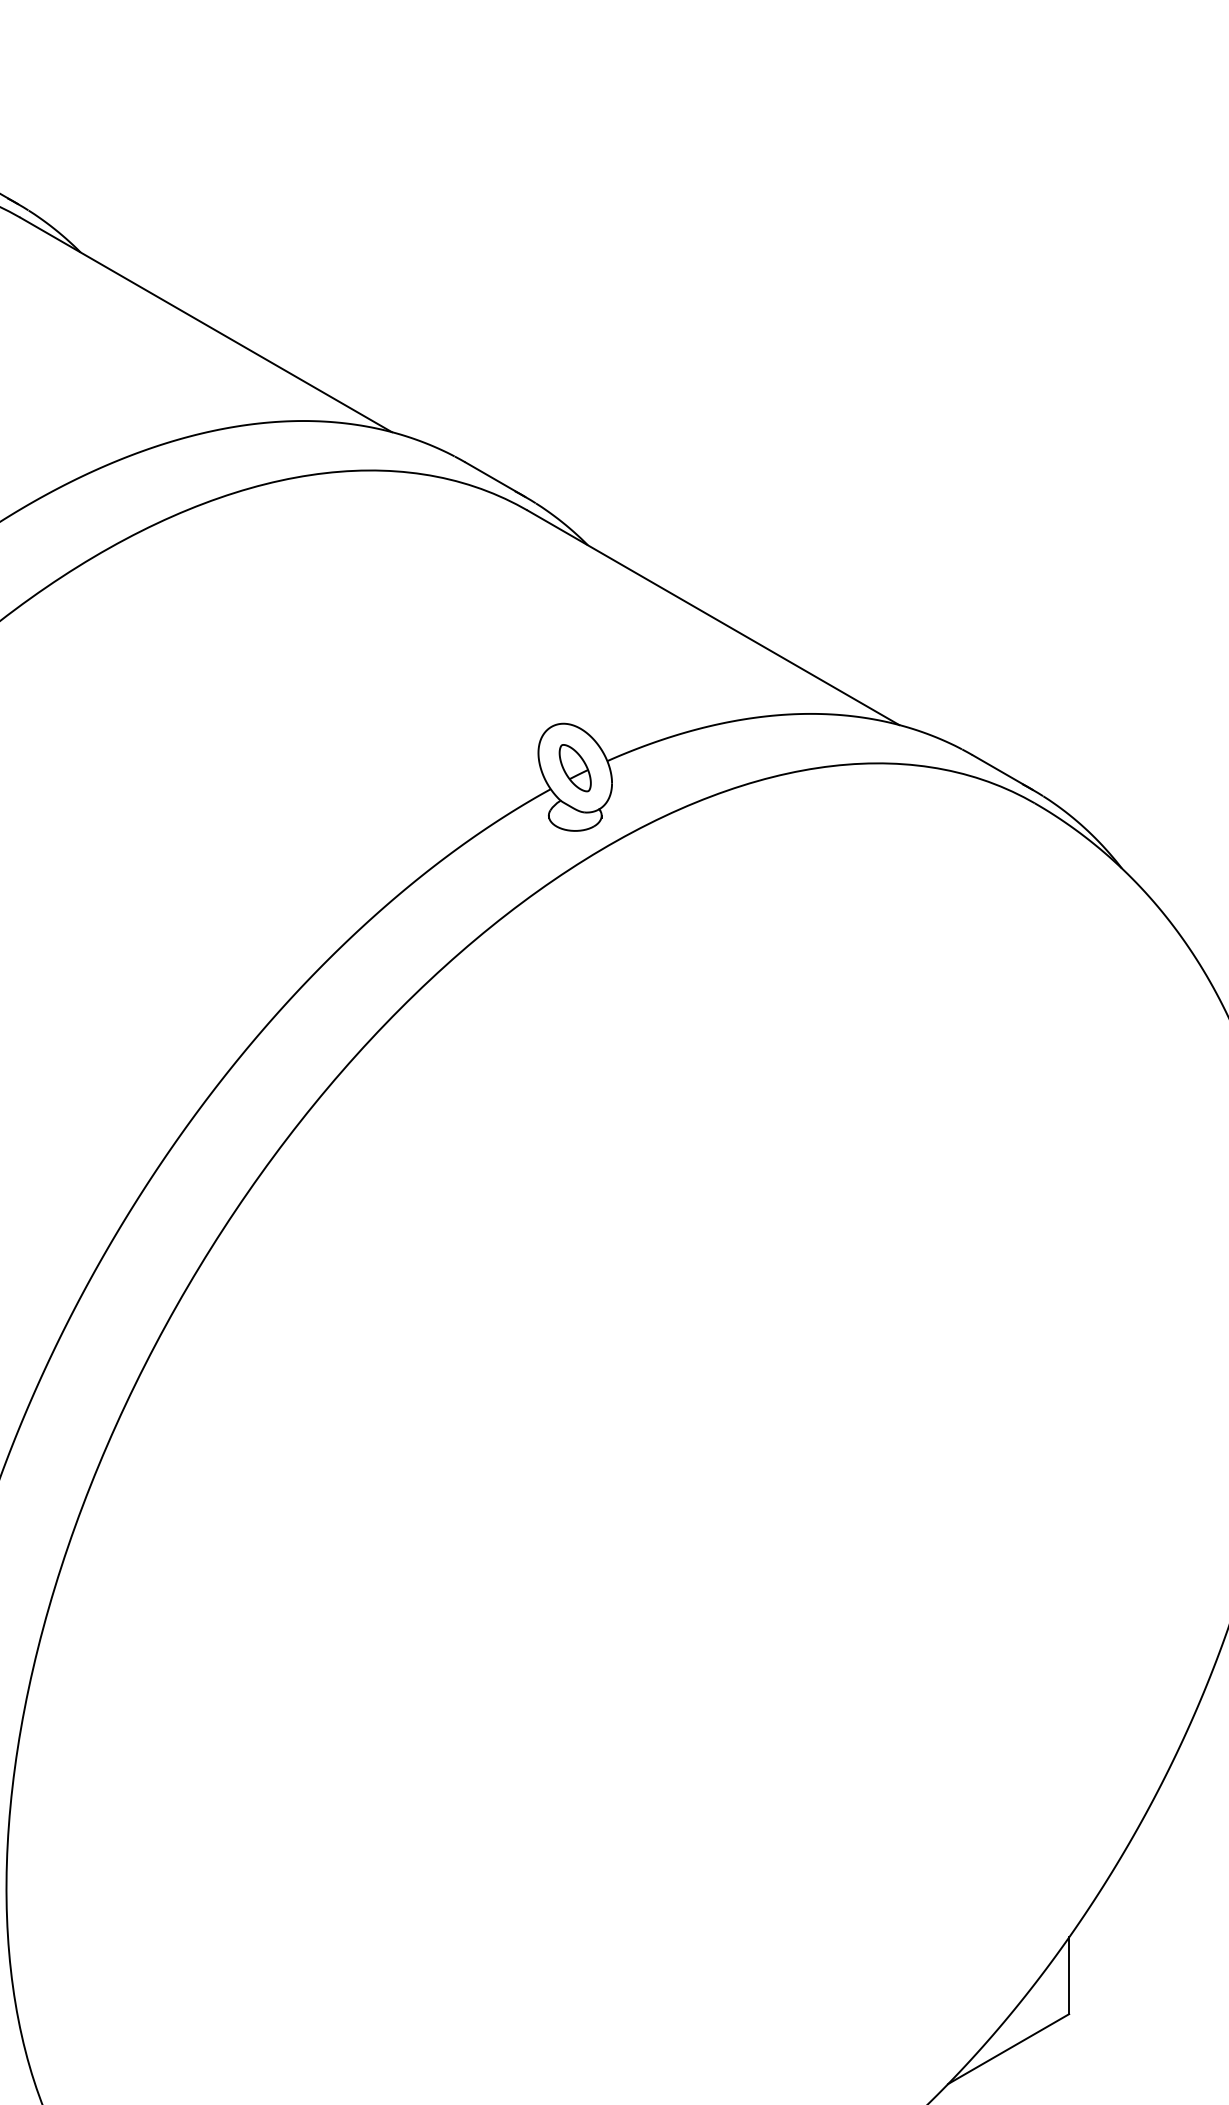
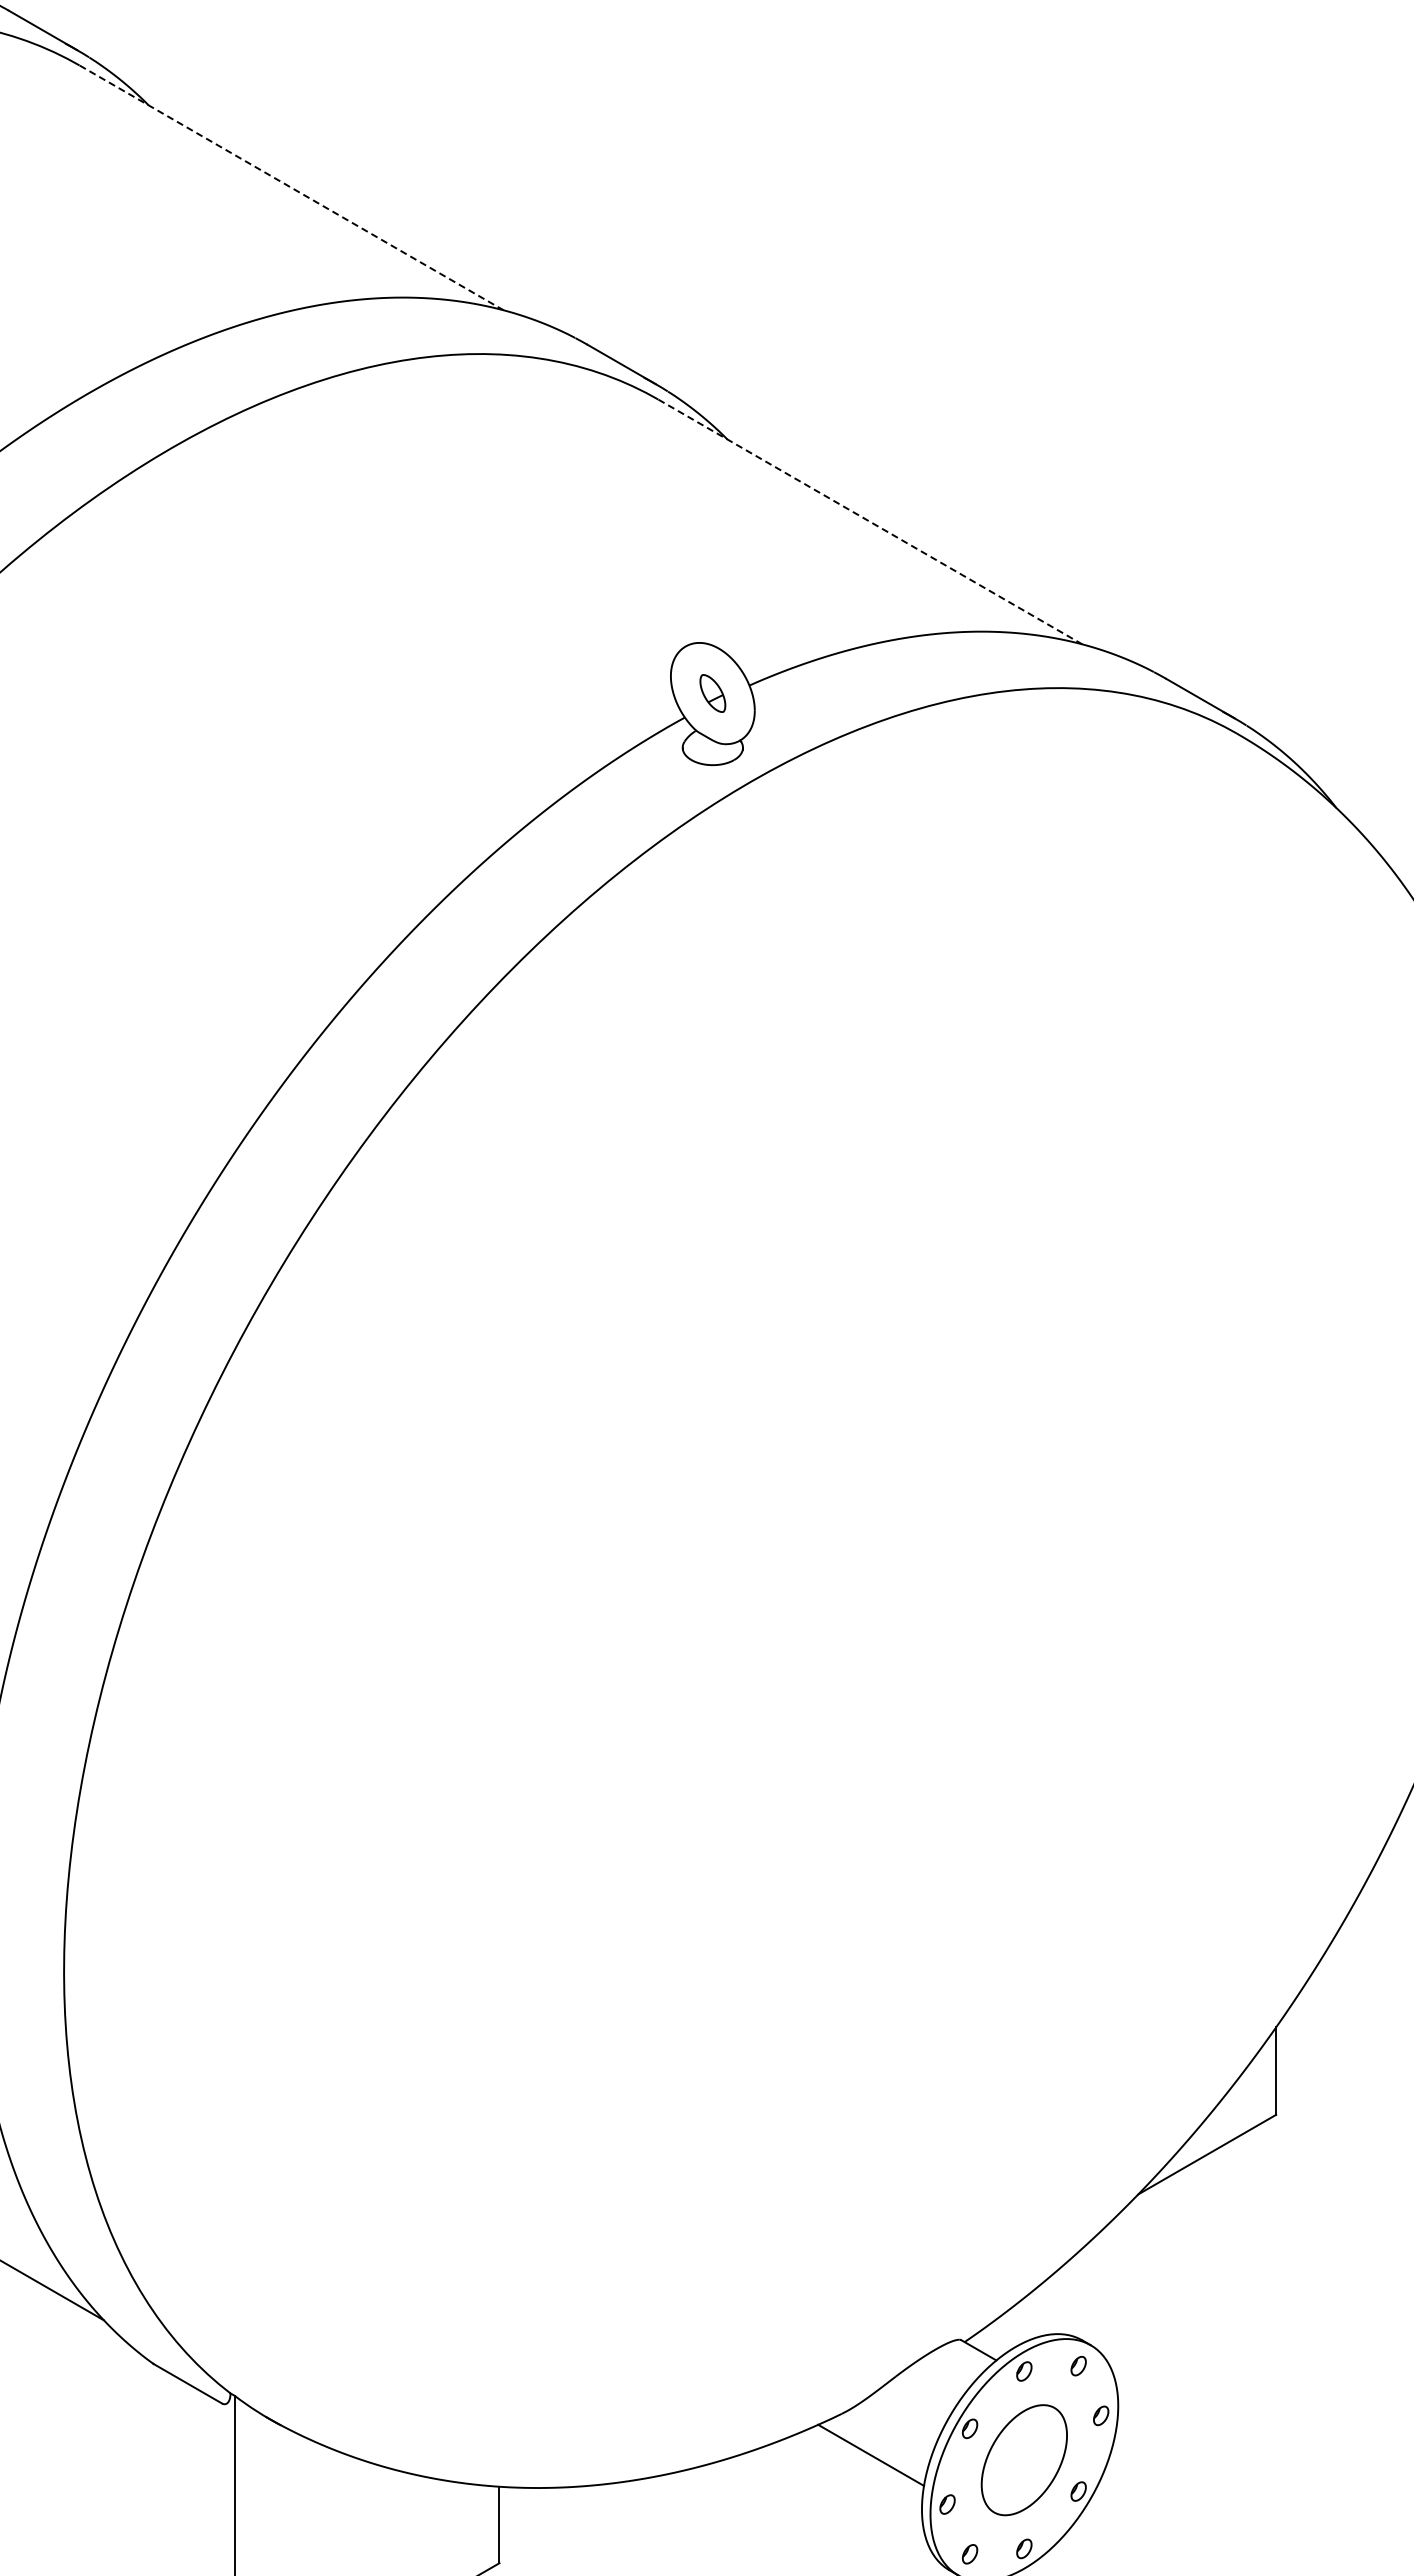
line: (205, 324) -> (291, 187), solid -> dashed
line: (713, 618) -> (870, 522), solid -> dashed
part: (574, 768) -> (712, 693), size x0.7

